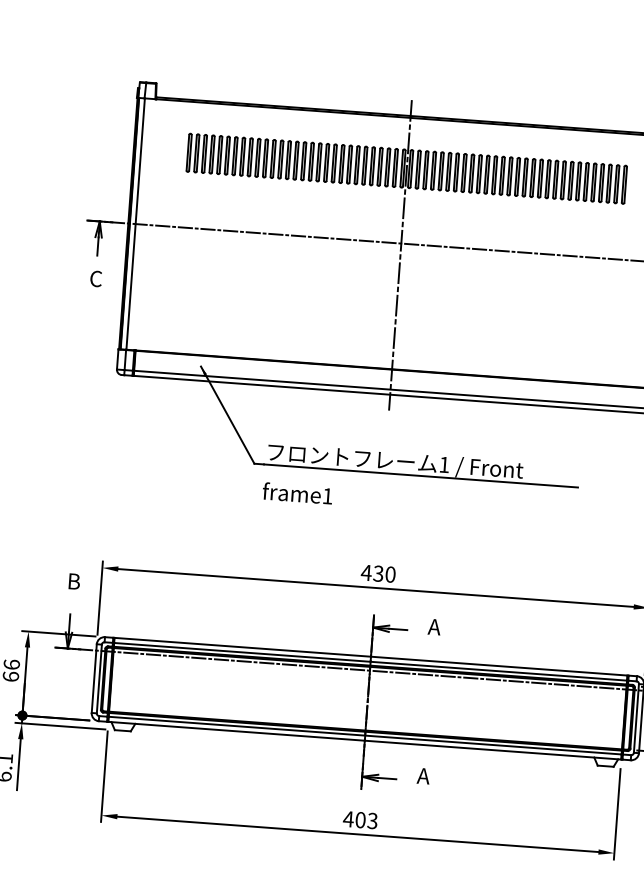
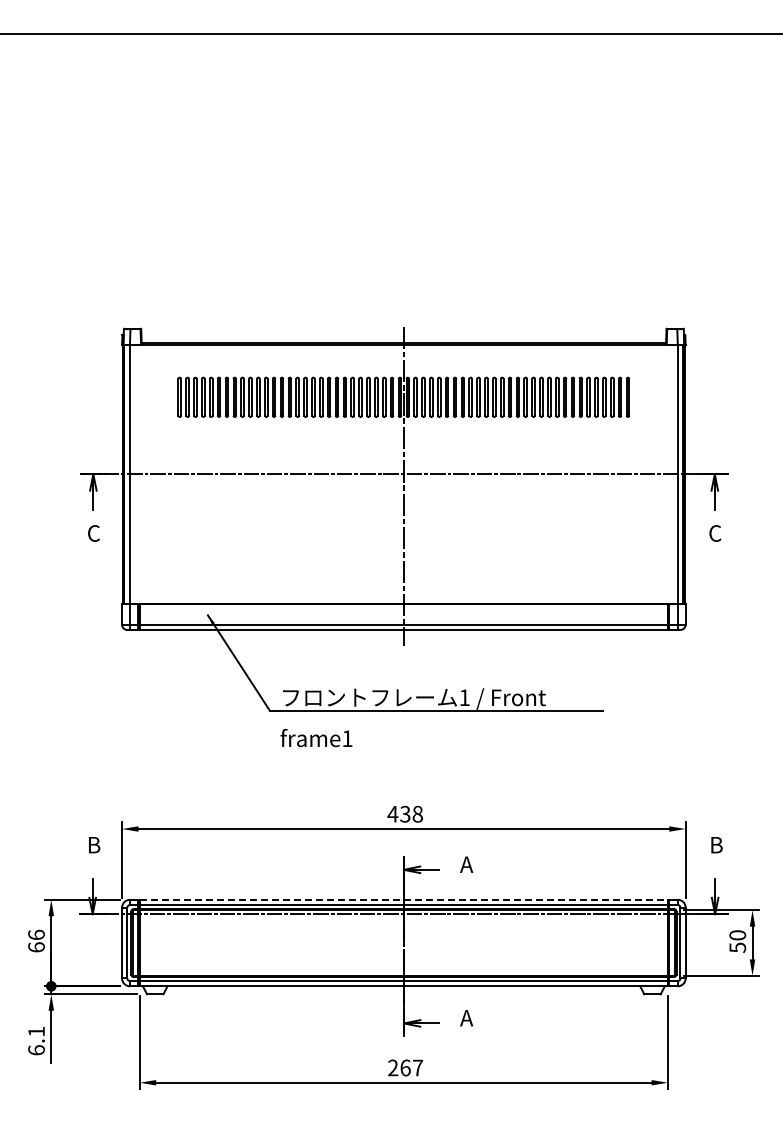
text: (390, 574) -> (417, 814), 430 -> 438
line: (371, 656) -> (404, 899), solid -> dashed
text: (360, 819) -> (405, 1067), 403 -> 267

